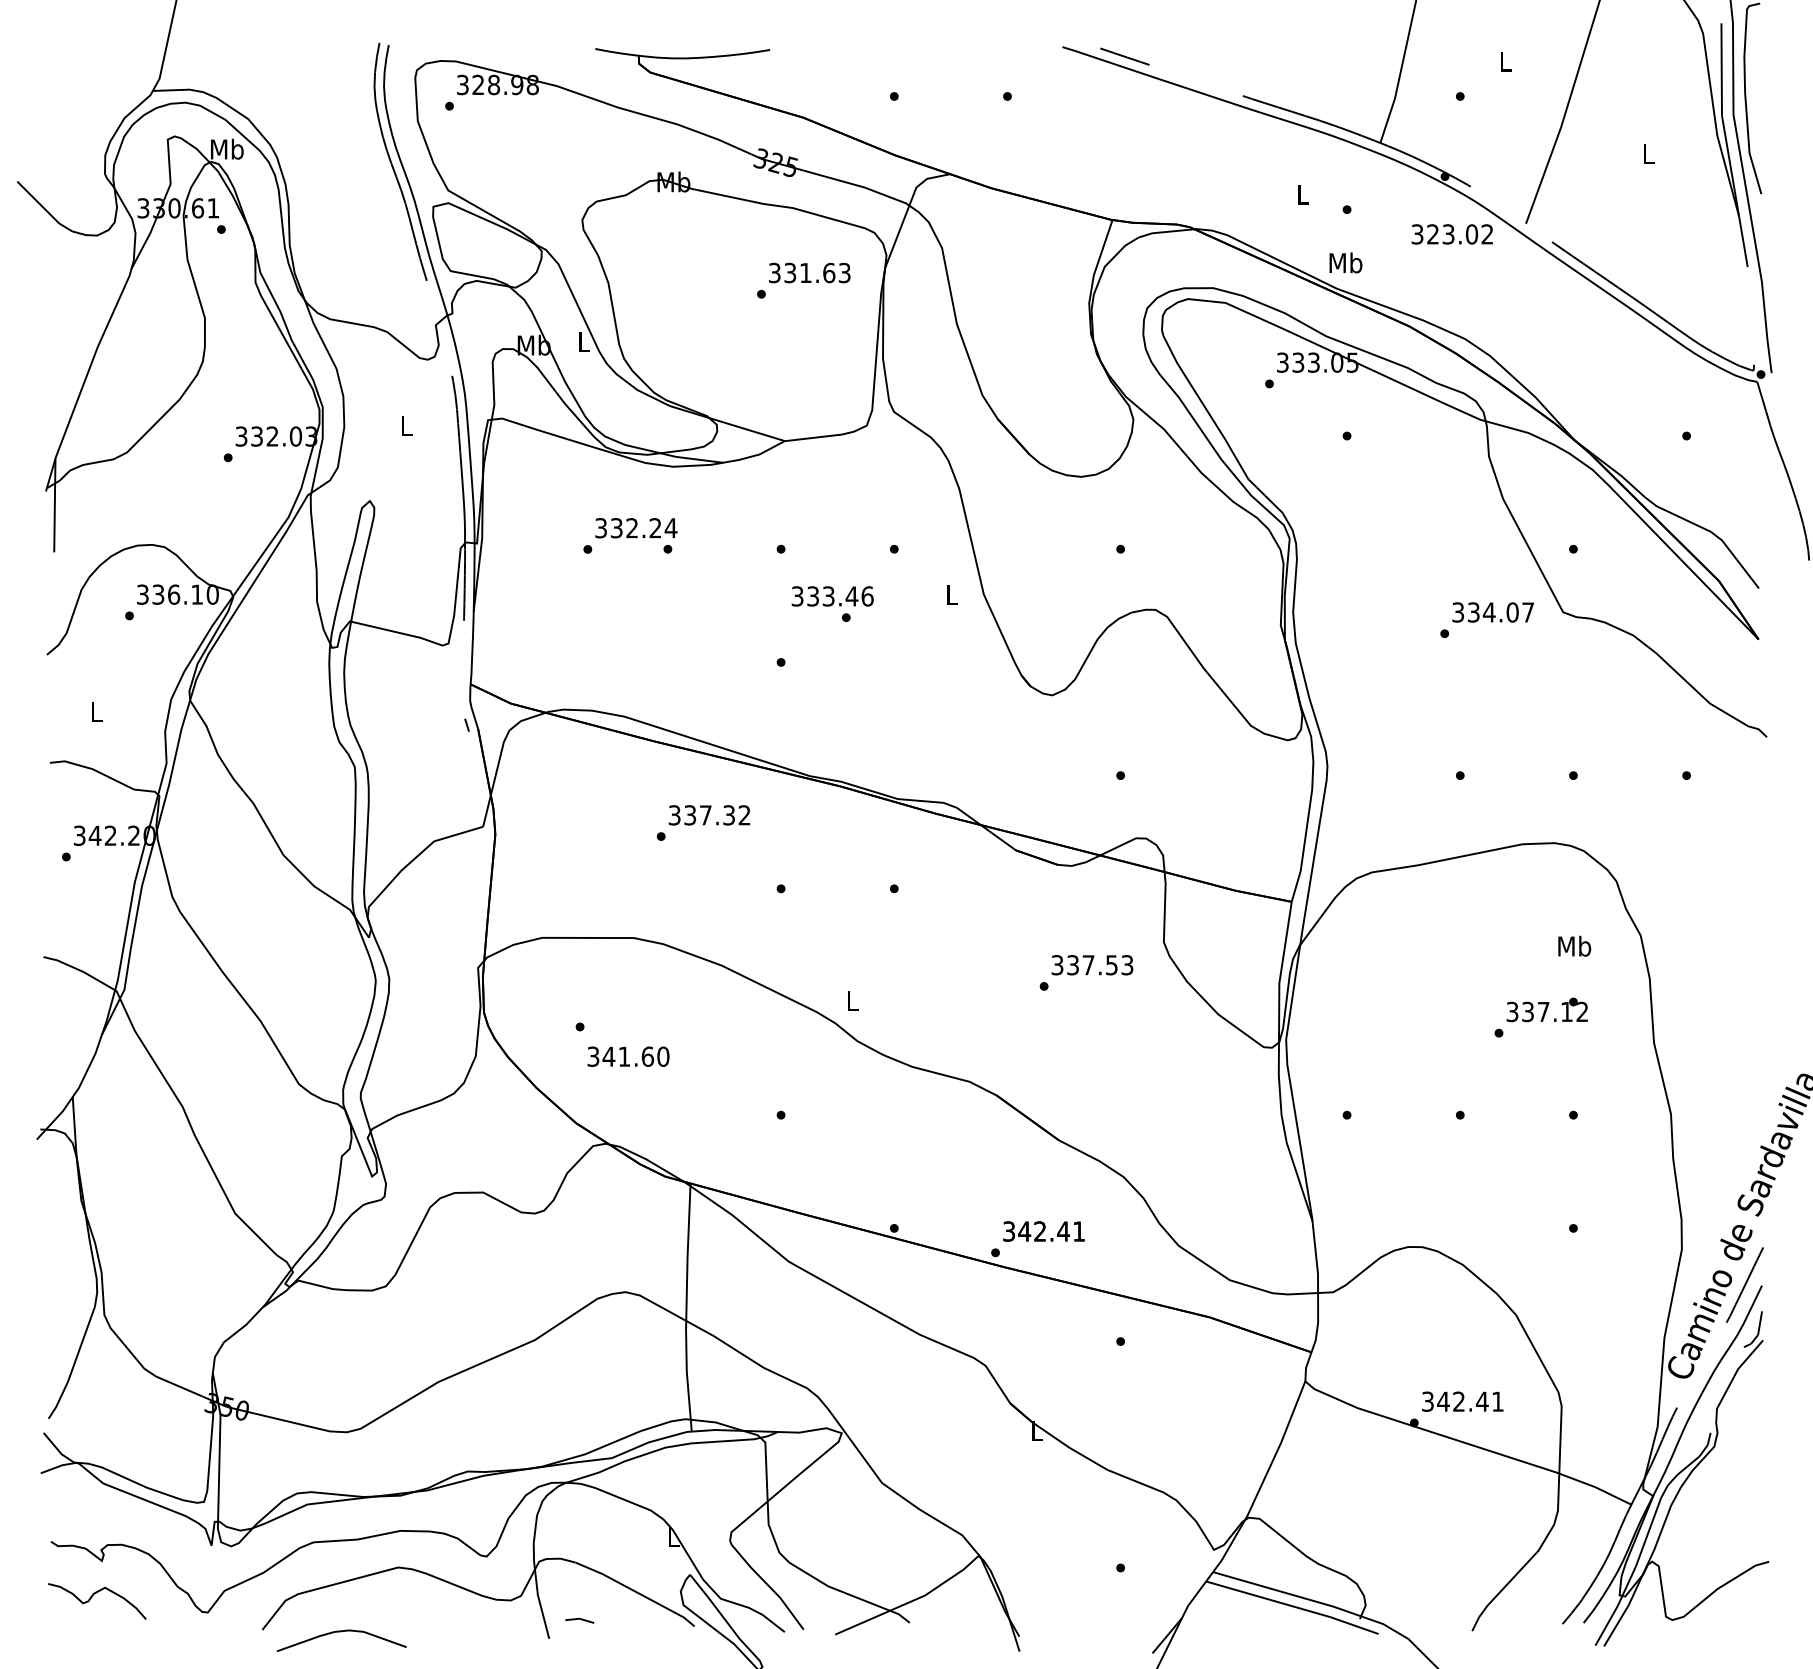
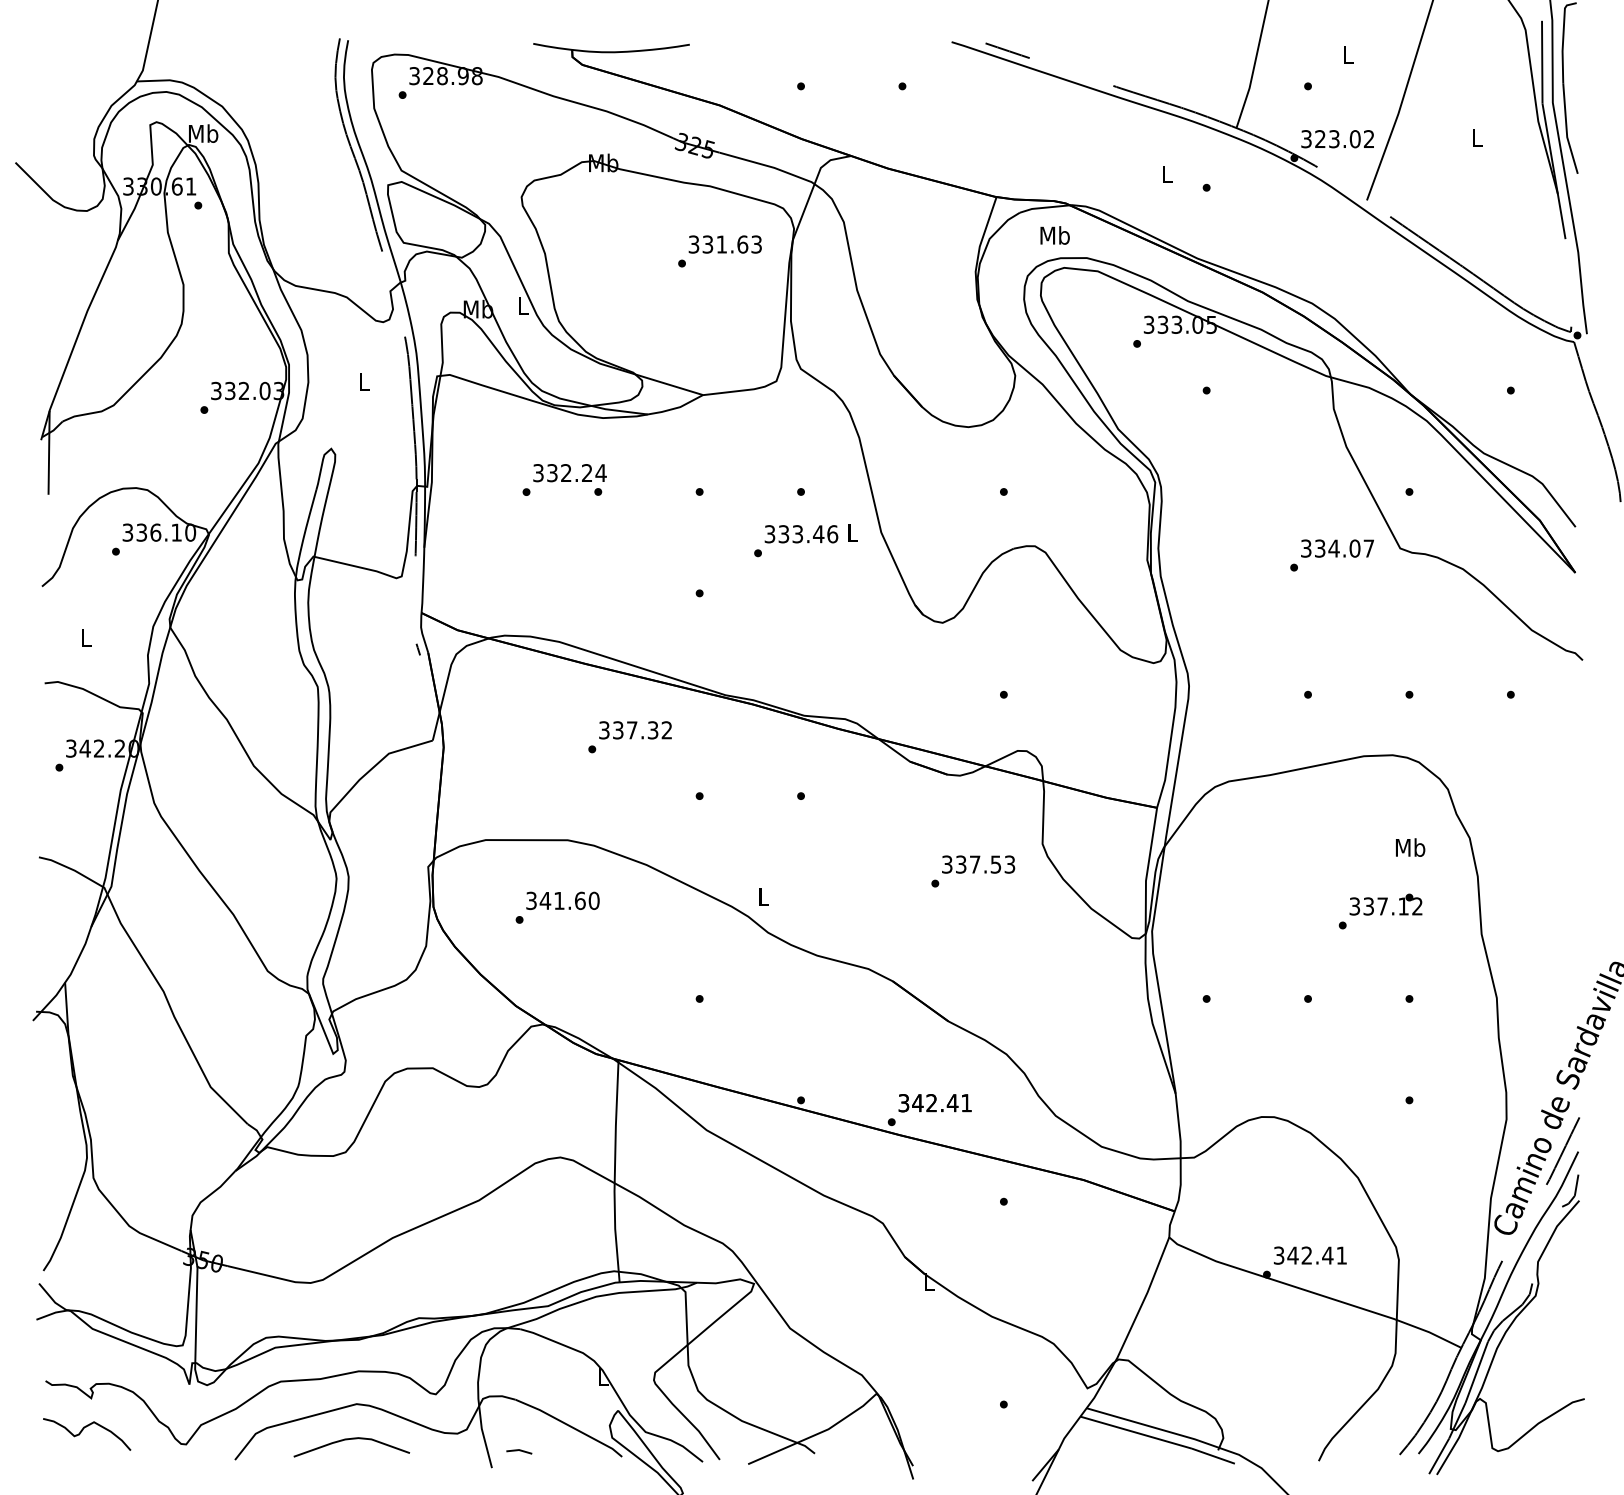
text: (1451, 234) -> (1336, 139), moved
text: (1345, 262) -> (1054, 235), moved
text: (832, 596) -> (801, 534), moved
text: (628, 1056) -> (562, 900), moved
curve: (341, 1632) -> (351, 1439), moved

